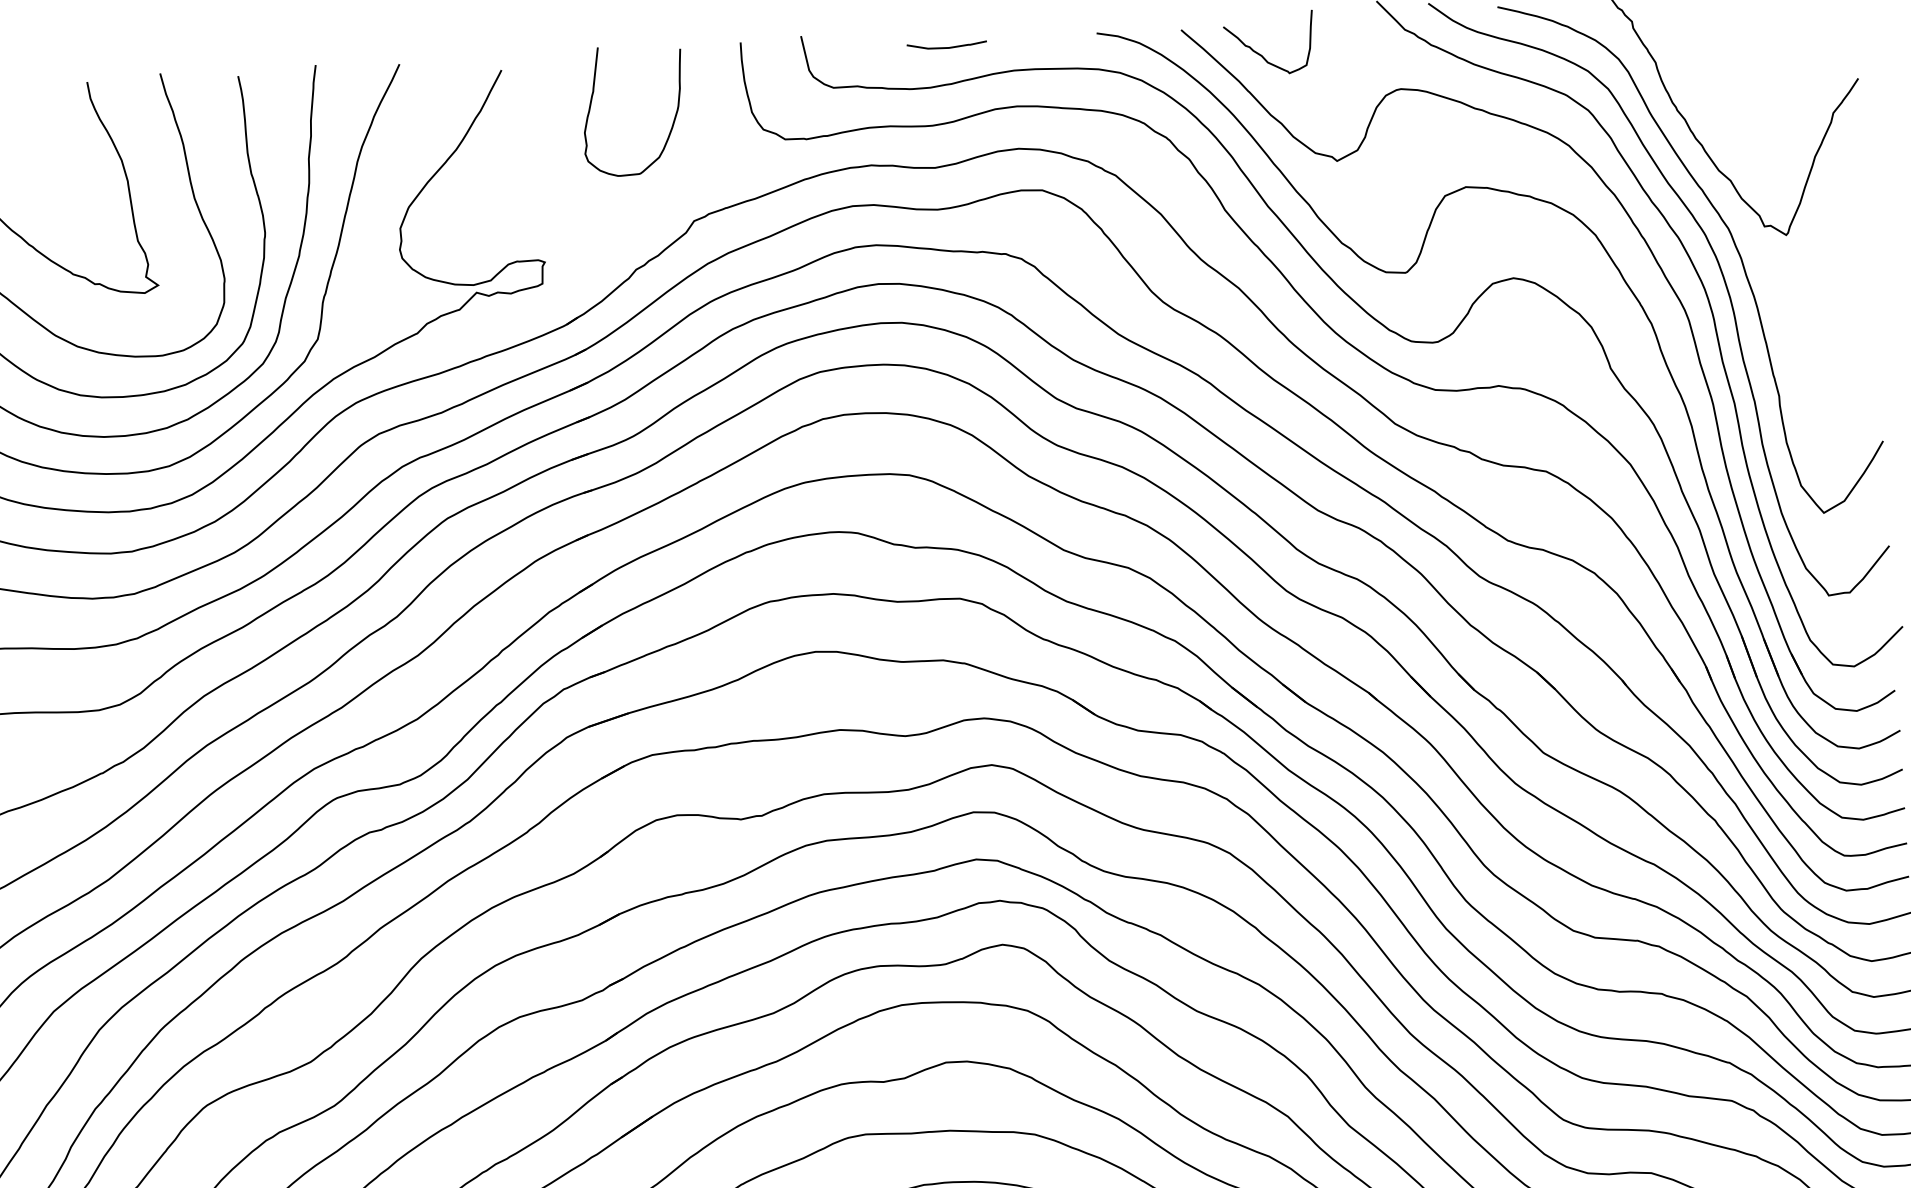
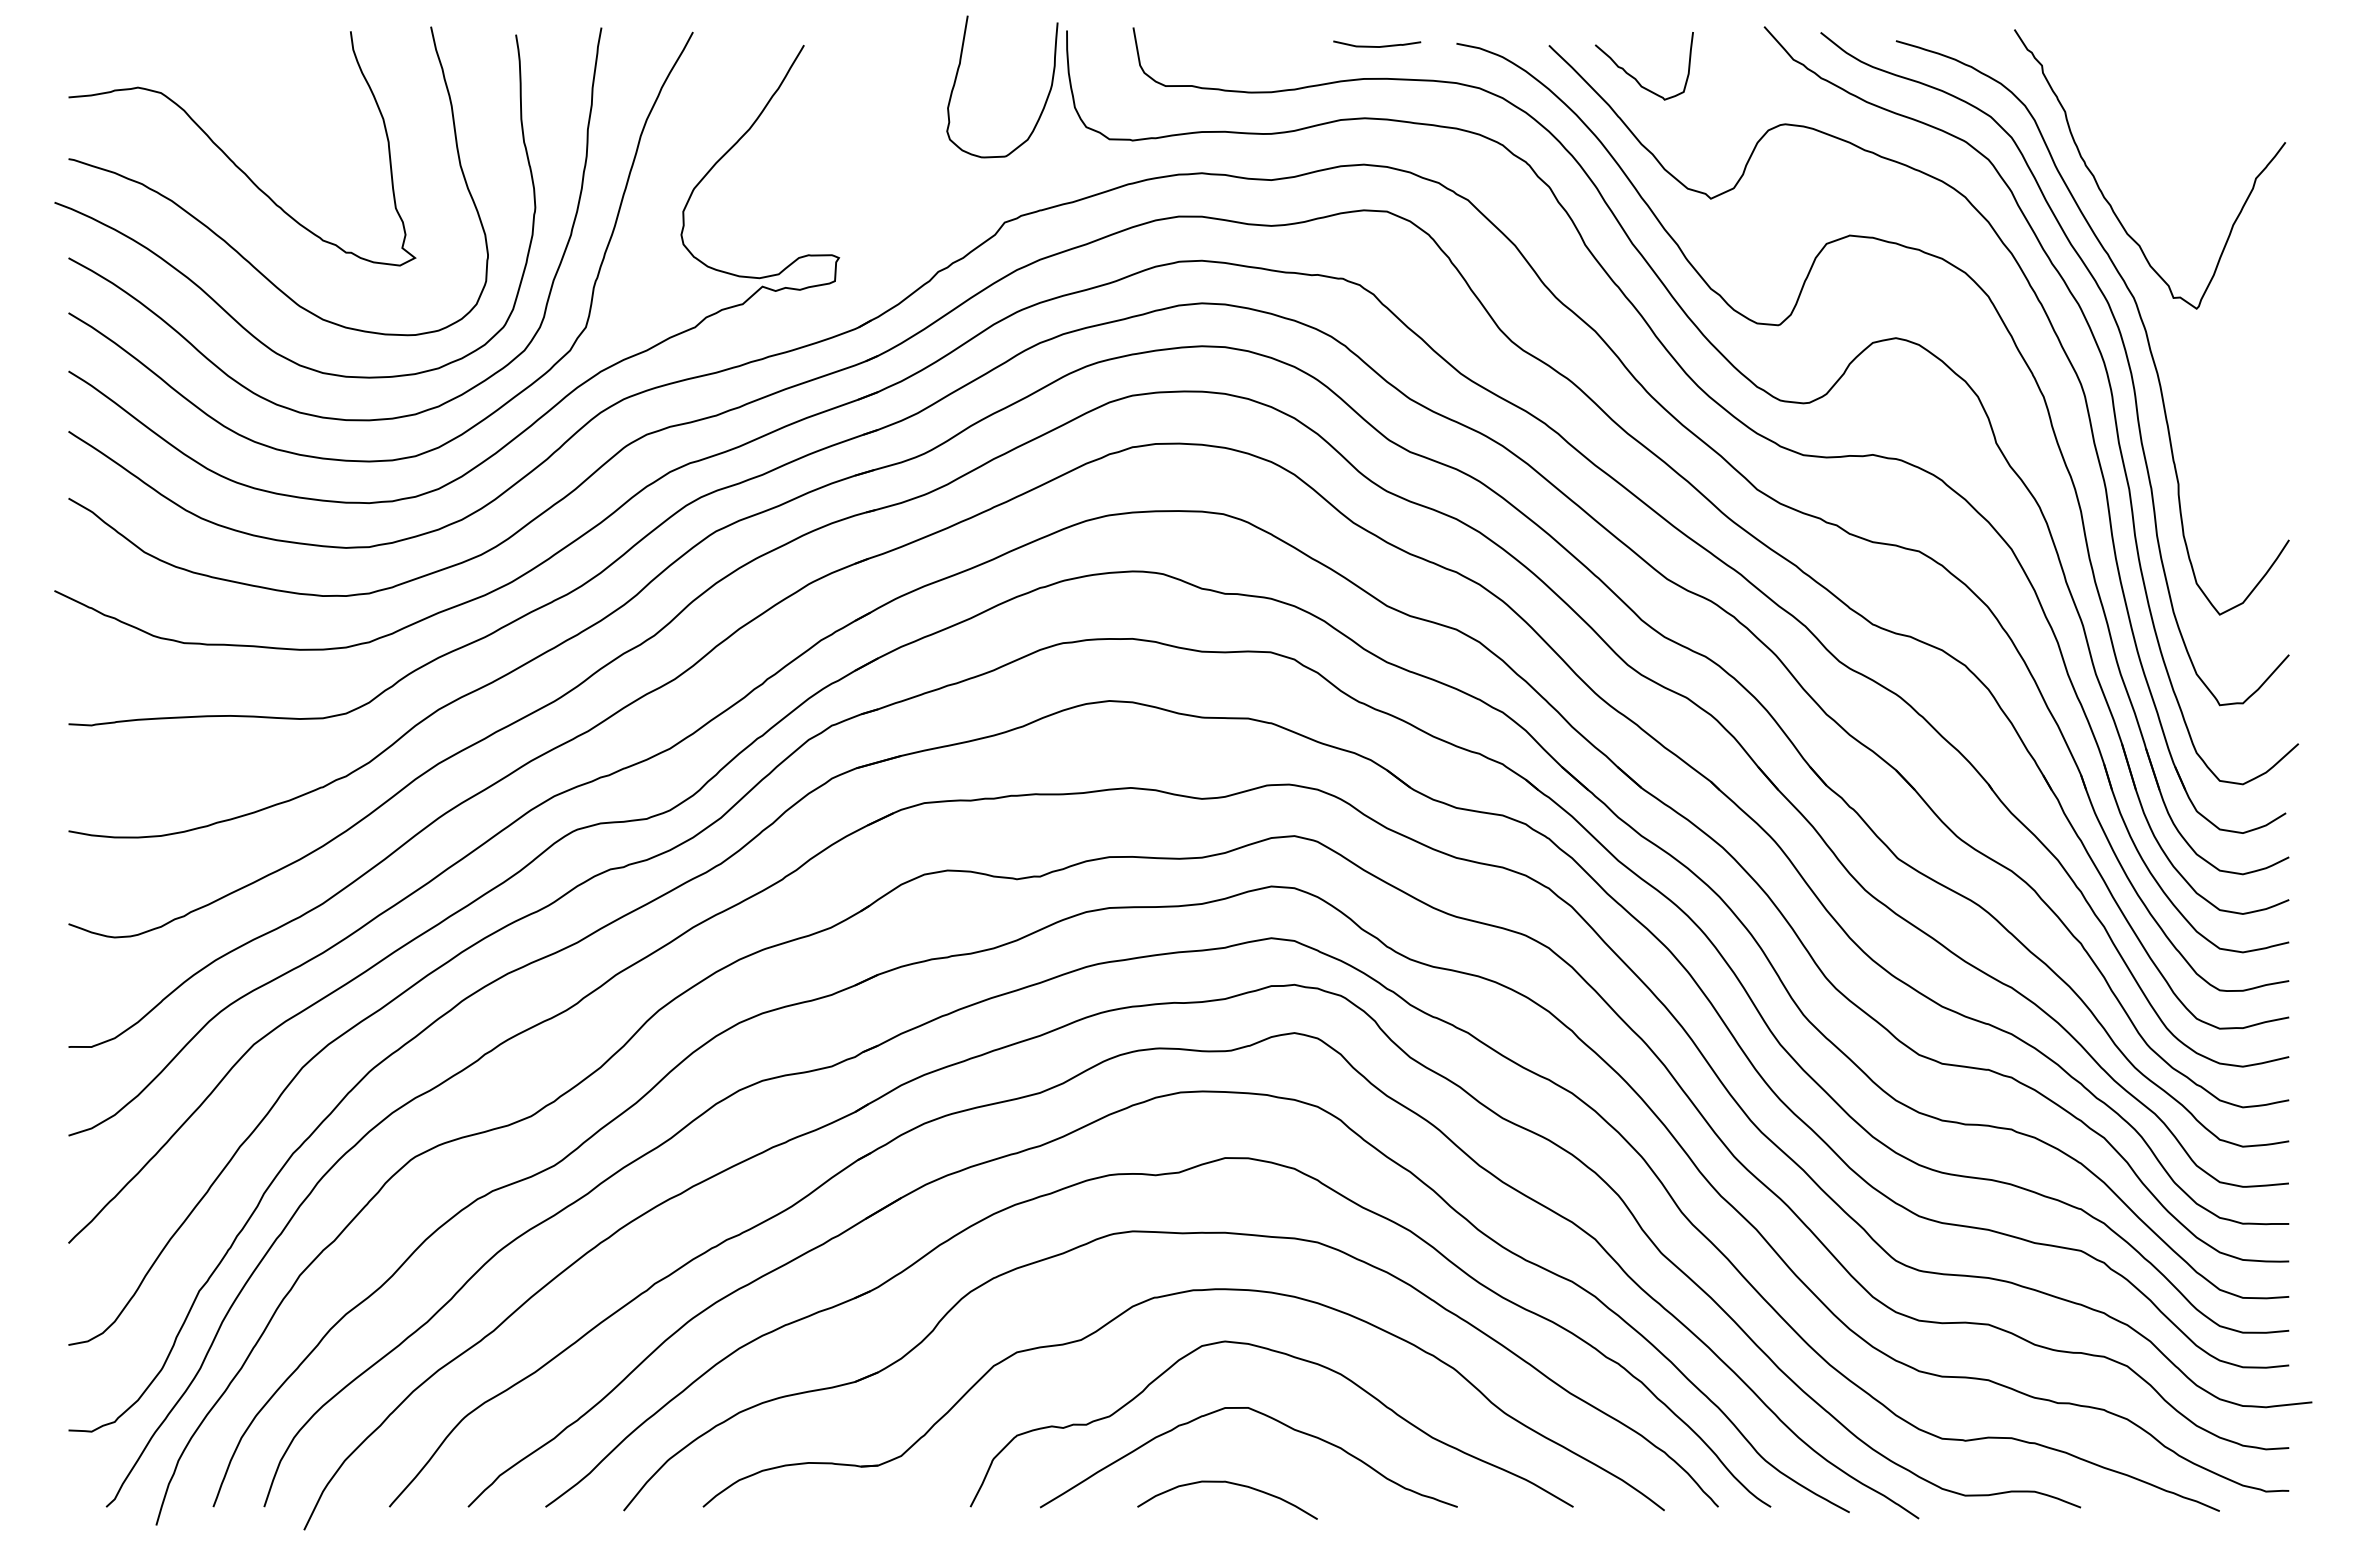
curve: (947, 47) -> (1377, 46), moved
curve: (671, 125) -> (1043, 105), moved

